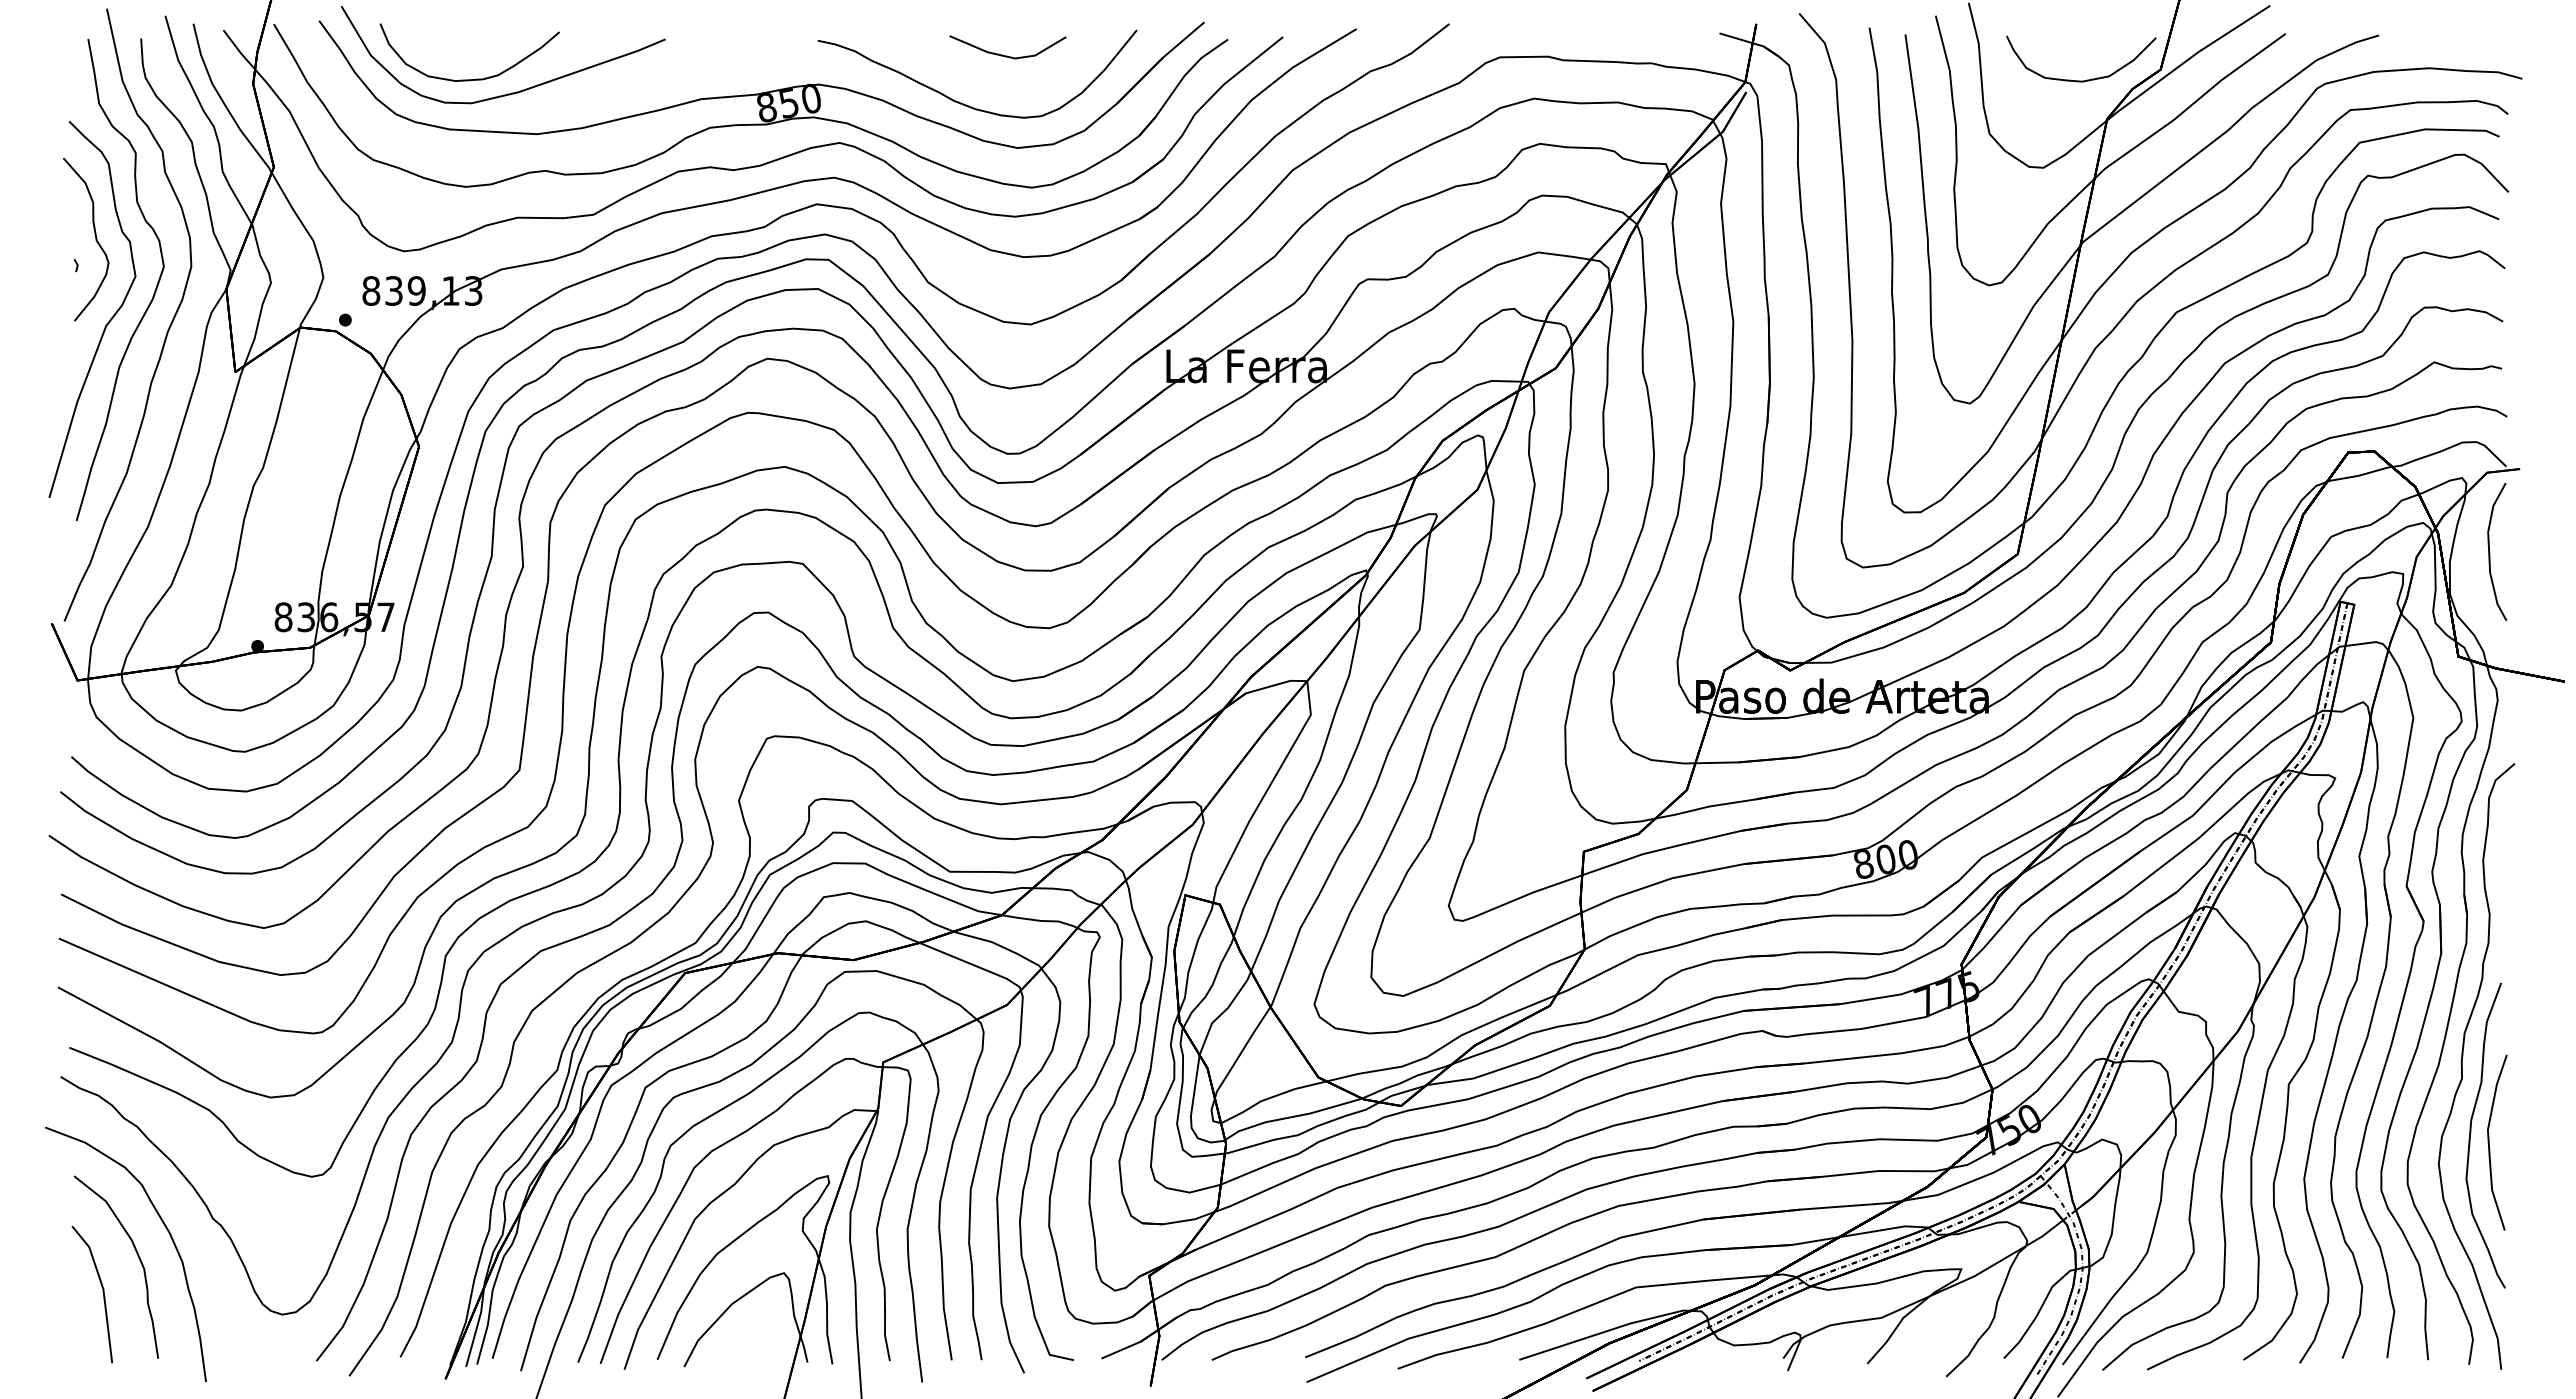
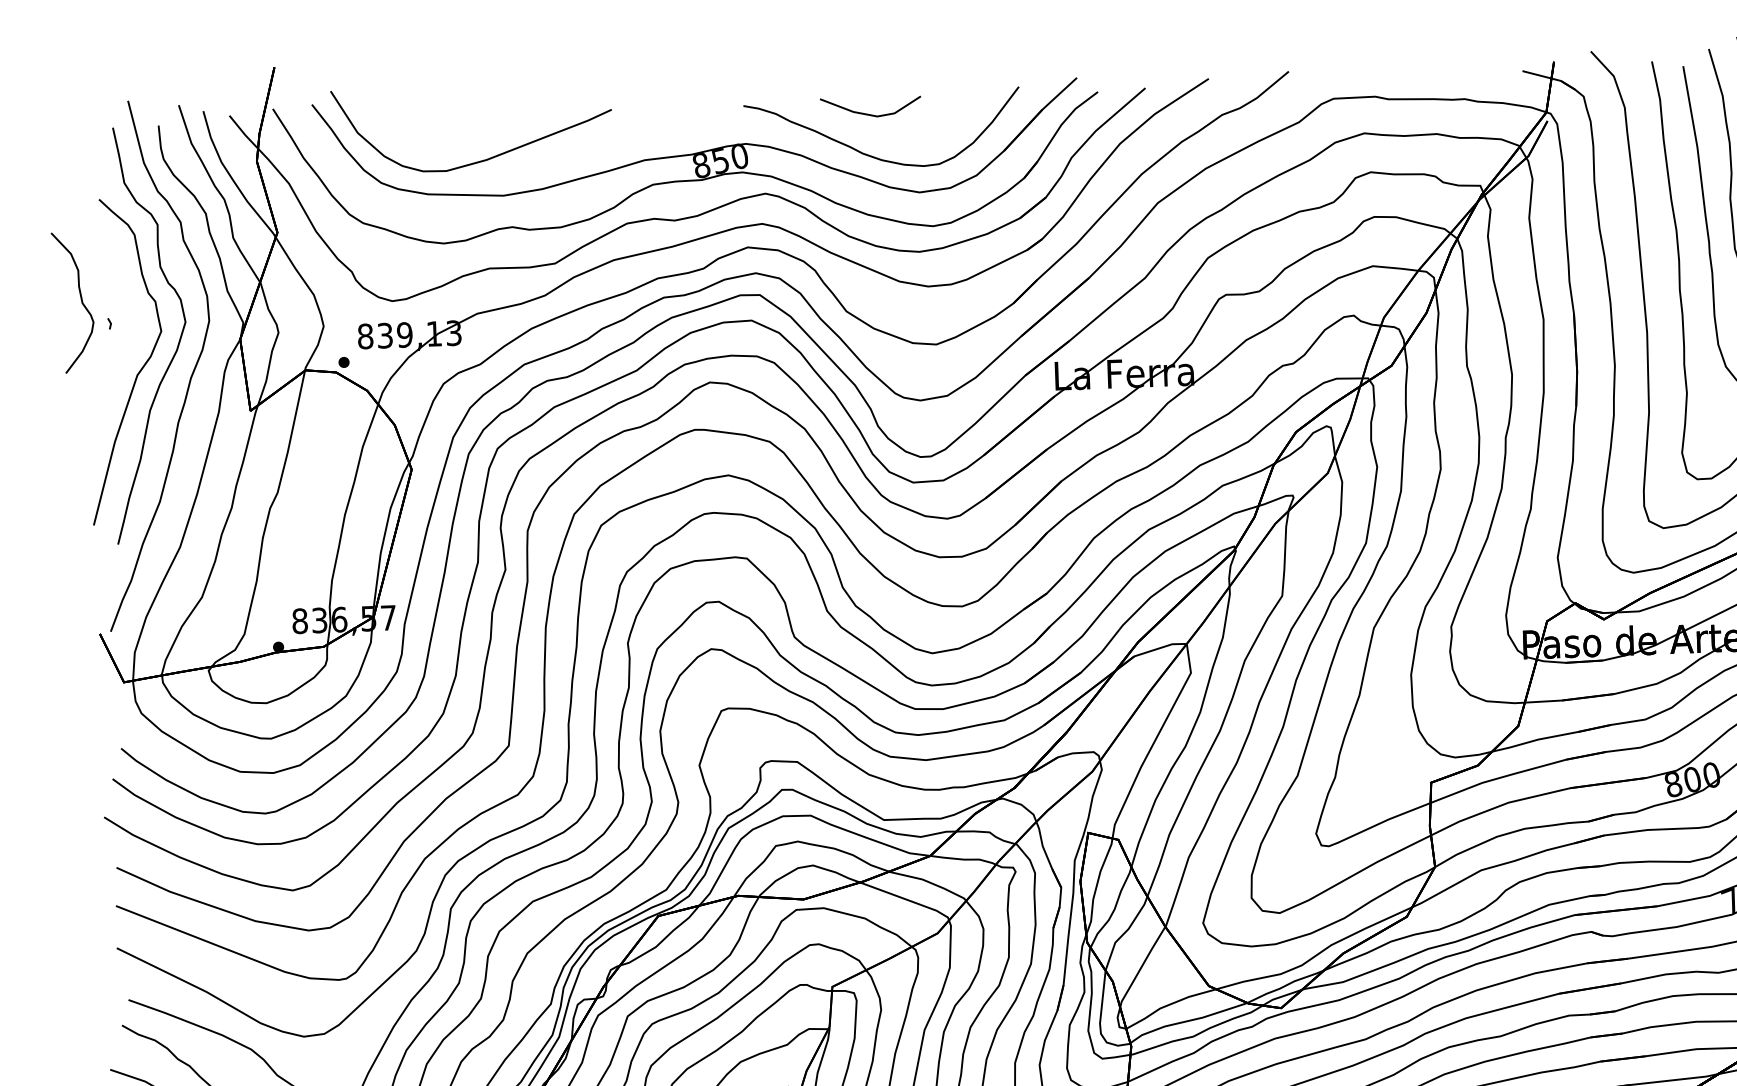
line: (1007, 55) -> (870, 114), moved
curve: (475, 78) -> (448, 149), removed
curve: (94, 235) -> (80, 298), moved

